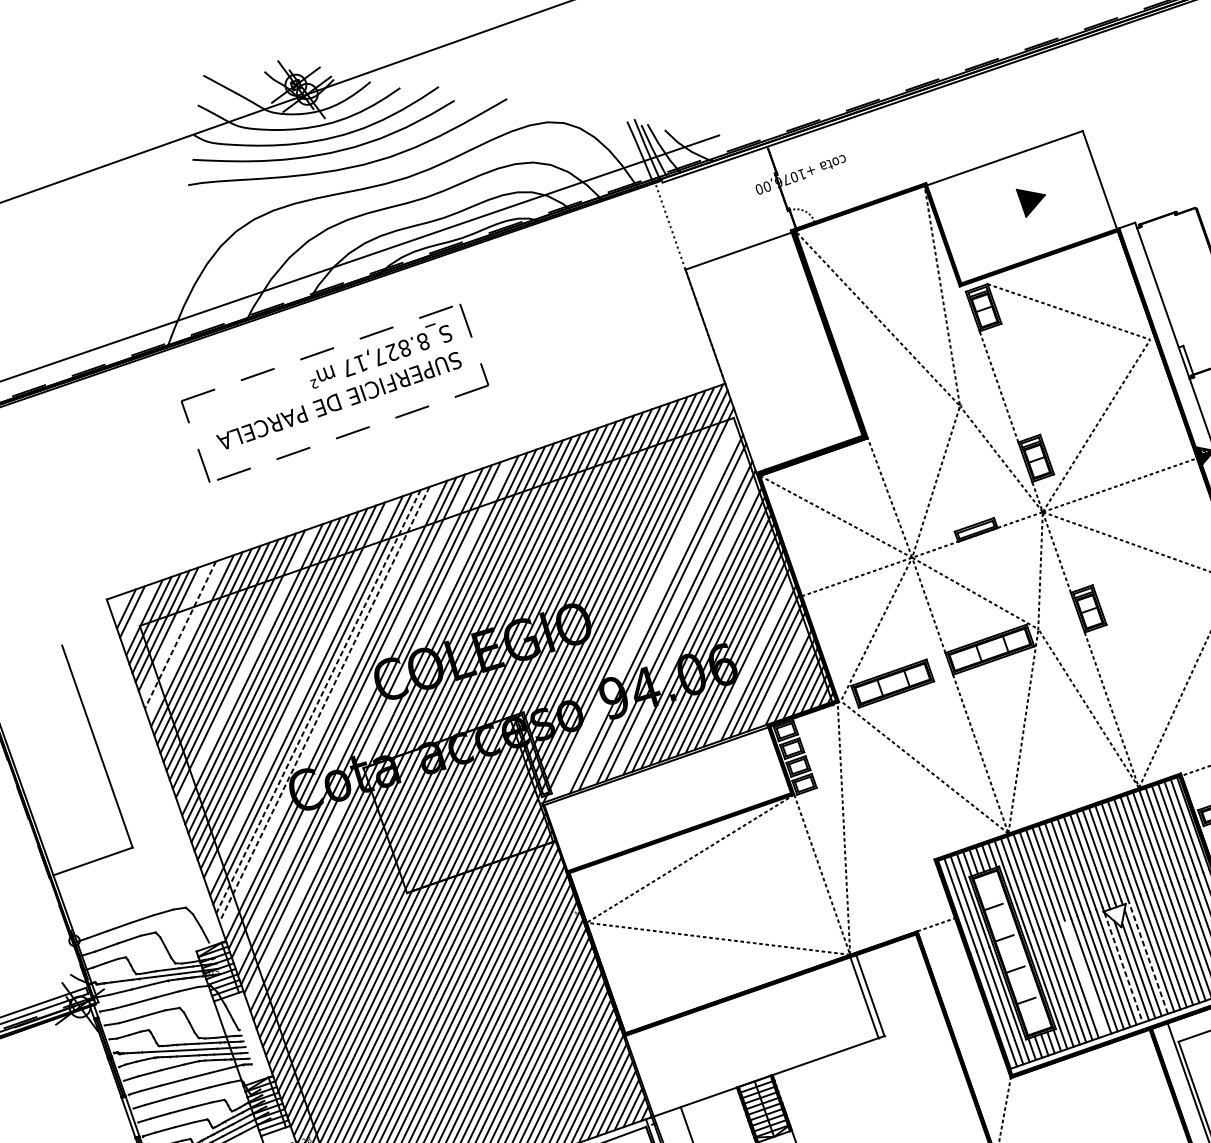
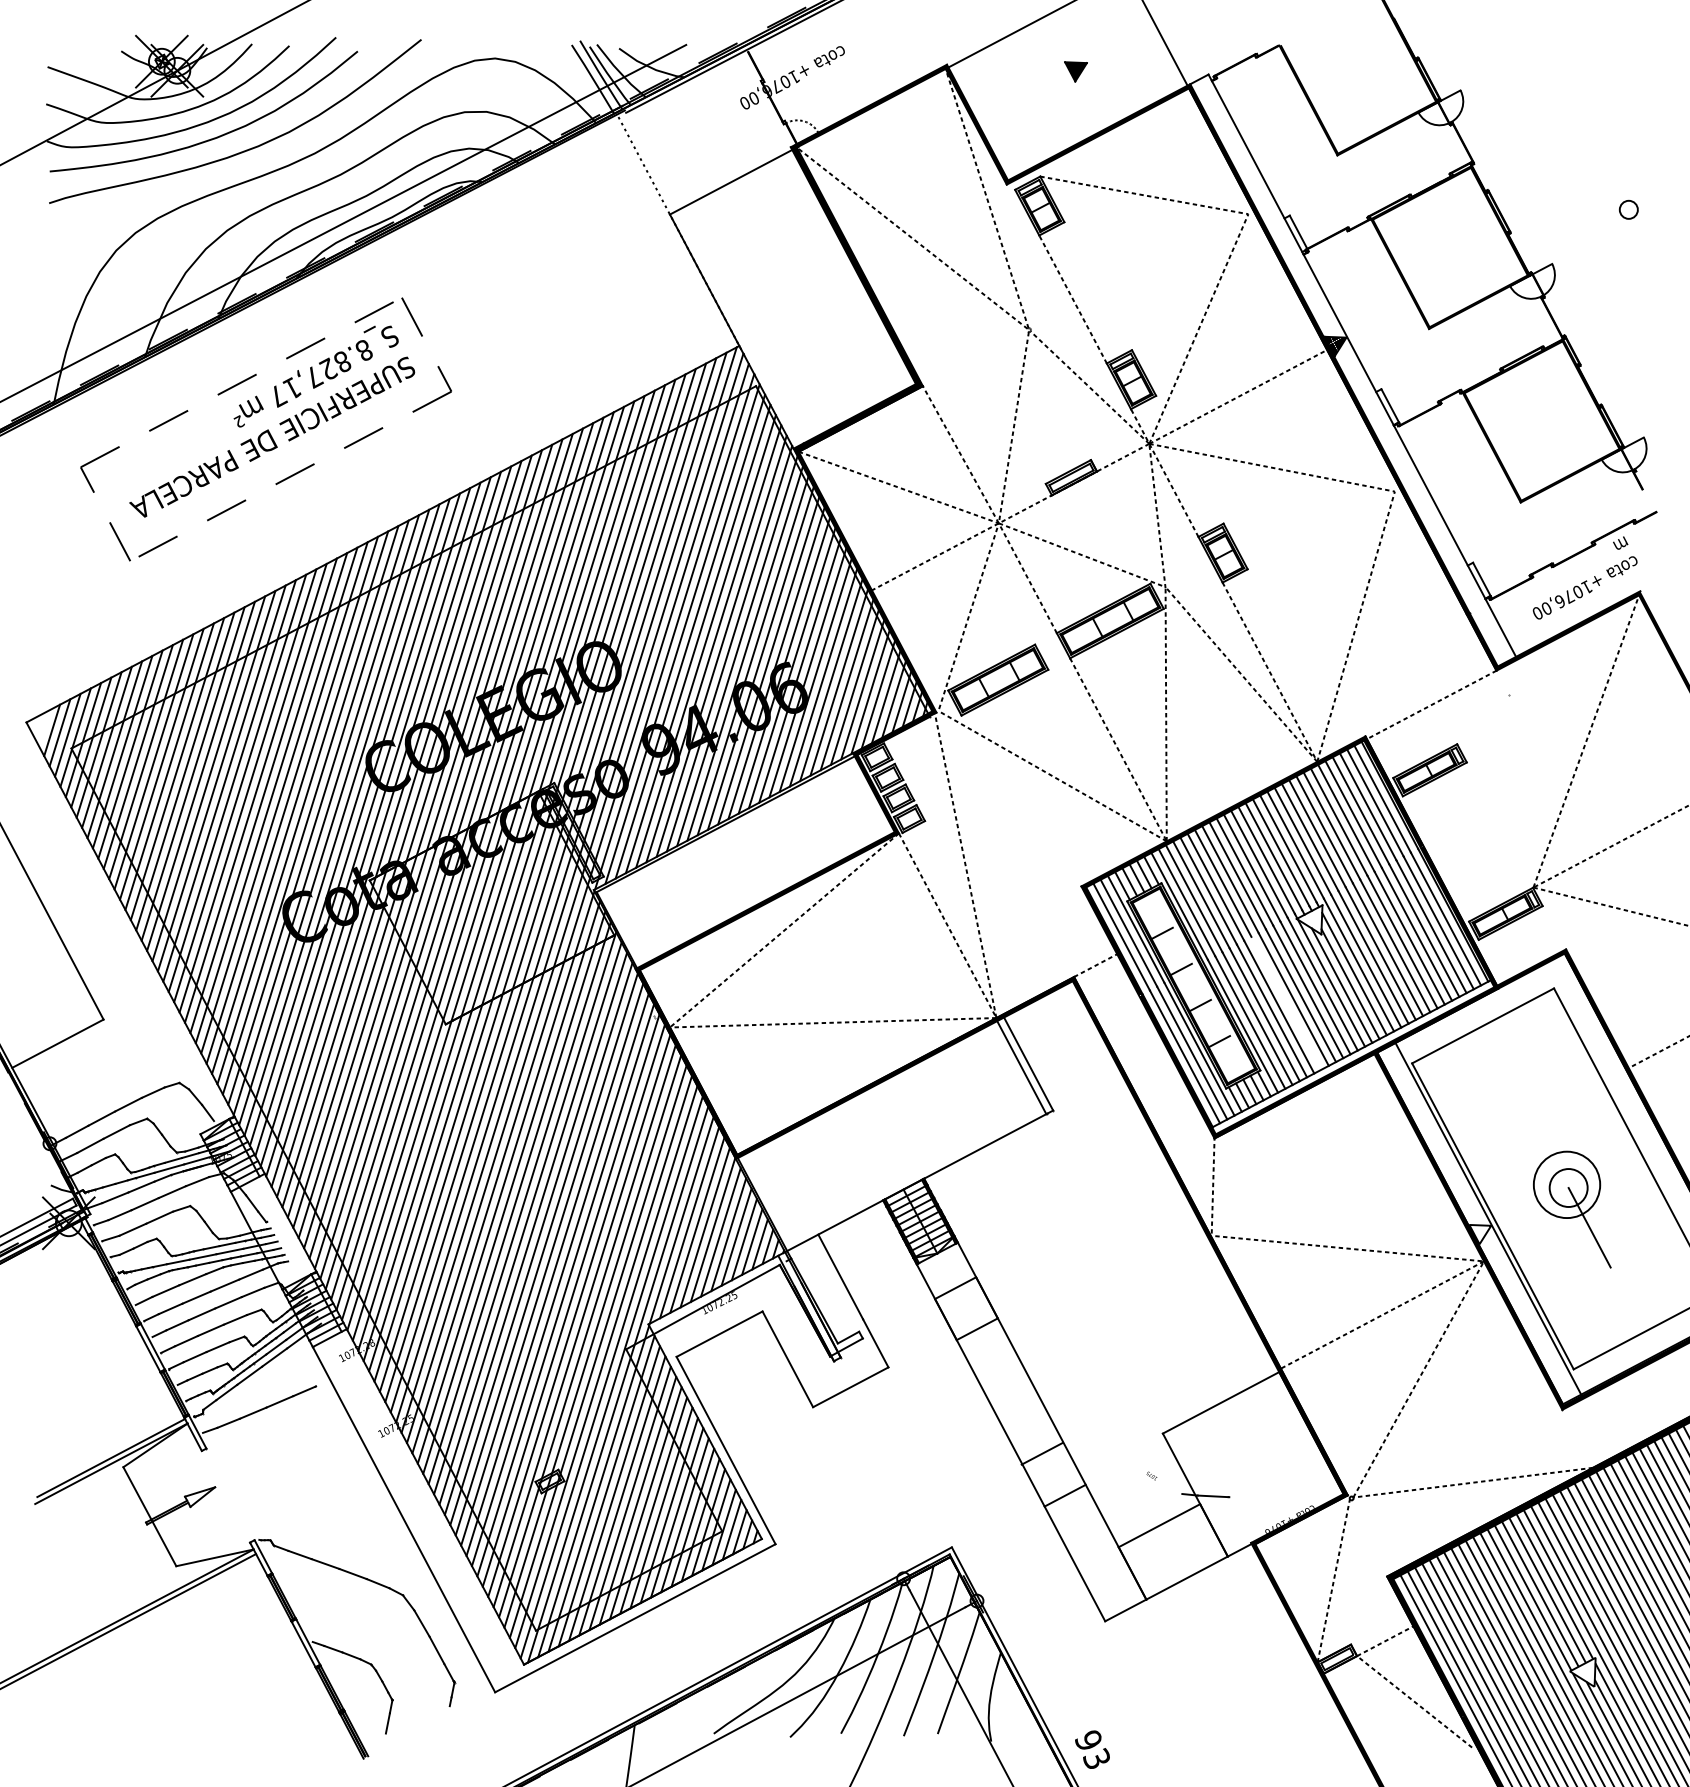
part: (1028, 204) -> (1075, 71), size x0.62
line: (644, 608) -> (682, 634), added
line: (650, 611) -> (690, 636), added
line: (138, 614) -> (67, 734), added
line: (668, 619) -> (713, 643), added
line: (686, 628) -> (737, 651), added
line: (174, 631) -> (114, 749), added
line: (180, 635) -> (122, 752), dashed -> solid
line: (186, 637) -> (130, 754), added
line: (752, 660) -> (823, 677), added
line: (246, 666) -> (208, 778), added
line: (782, 674) -> (862, 689), added
line: (300, 692) -> (279, 800), added
line: (318, 702) -> (302, 808), dashed -> solid
line: (324, 704) -> (310, 810), dashed -> solid
line: (330, 707) -> (318, 812), added
line: (354, 718) -> (349, 821), added
line: (378, 730) -> (380, 831), added
line: (1148, 956) -> (1359, 965), dashed -> solid
line: (1123, 967) -> (1331, 983), dashed -> solid

